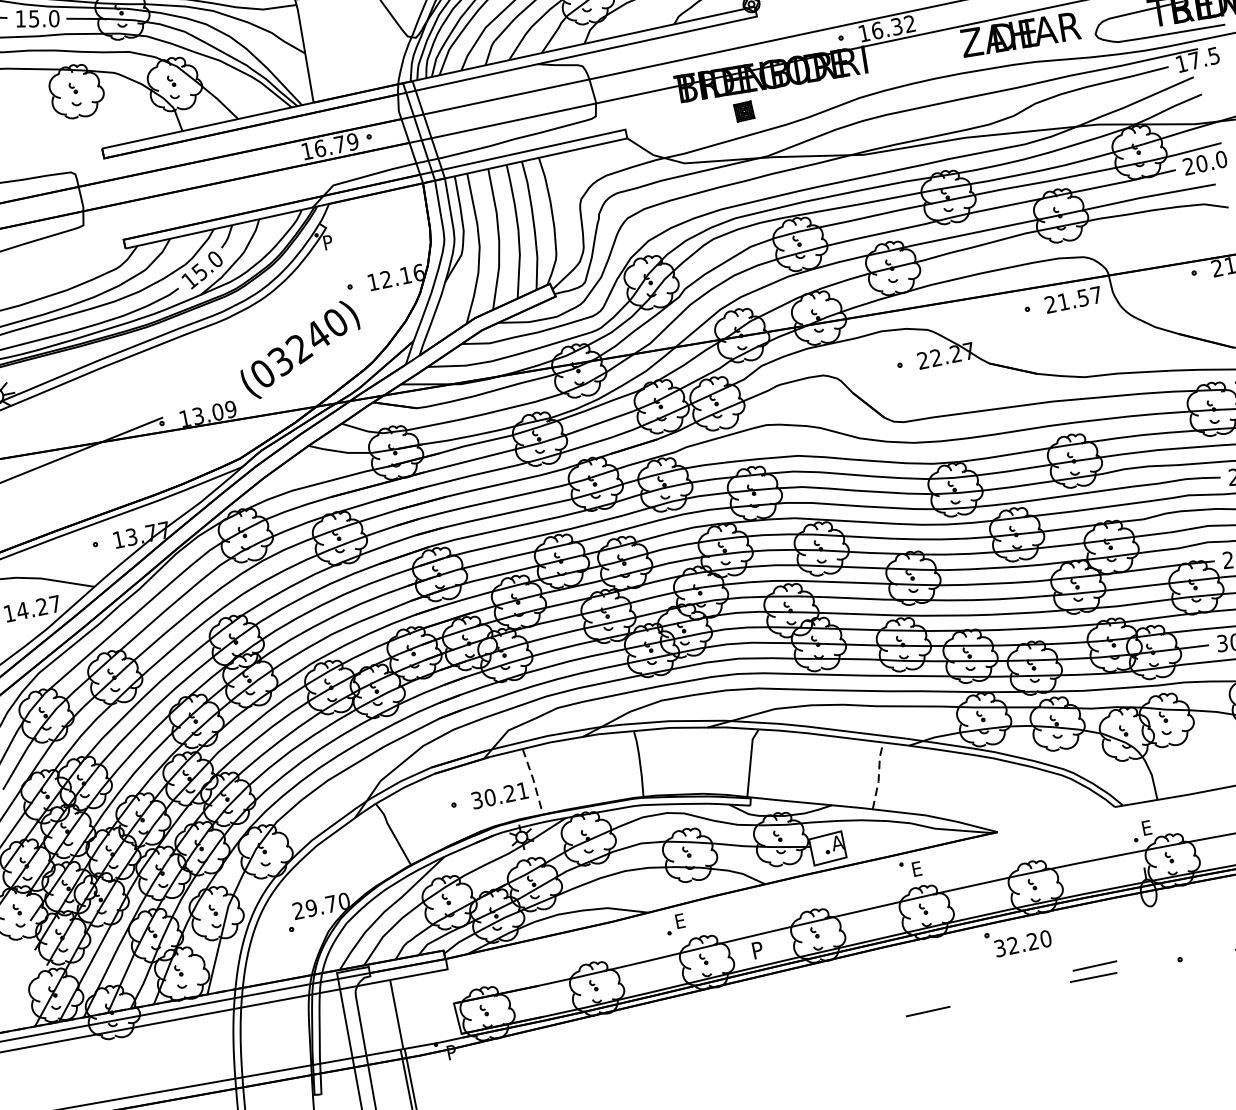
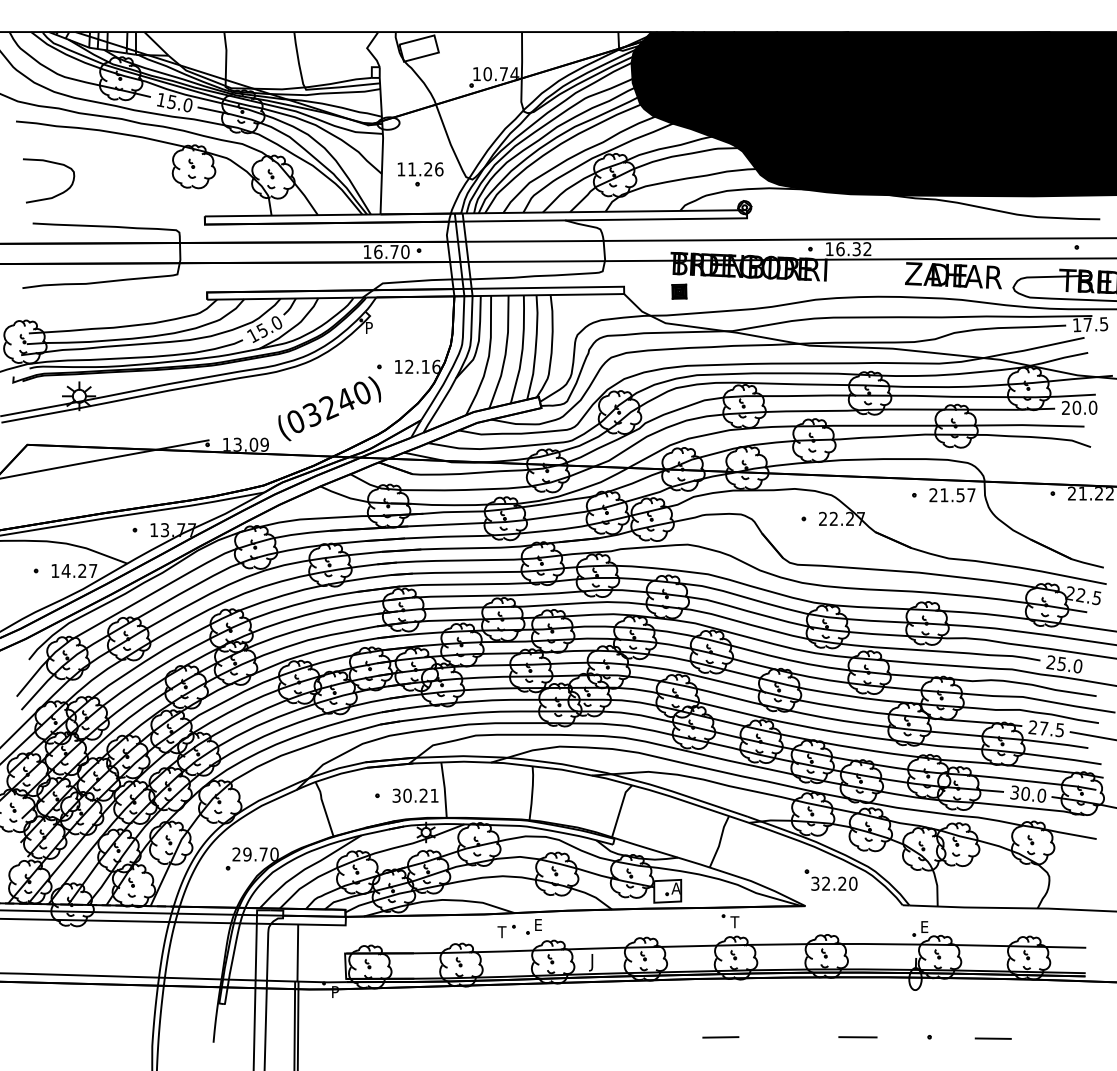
part: (351, 44) -> (420, 174), added
part: (744, 111) -> (679, 291), moved
text: (353, 142) -> (405, 252), 16.79 -> 16.70
line: (879, 775) -> (720, 841), dashed -> solid
line: (533, 782) -> (444, 790), dashed -> solid
text: (916, 869) -> (734, 922), E -> T
part: (643, 936) -> (506, 931), added
part: (1017, 939) -> (830, 879), moved
text: (757, 952) -> (594, 962), P -> J
line: (1094, 966) -> (860, 1028), removed

